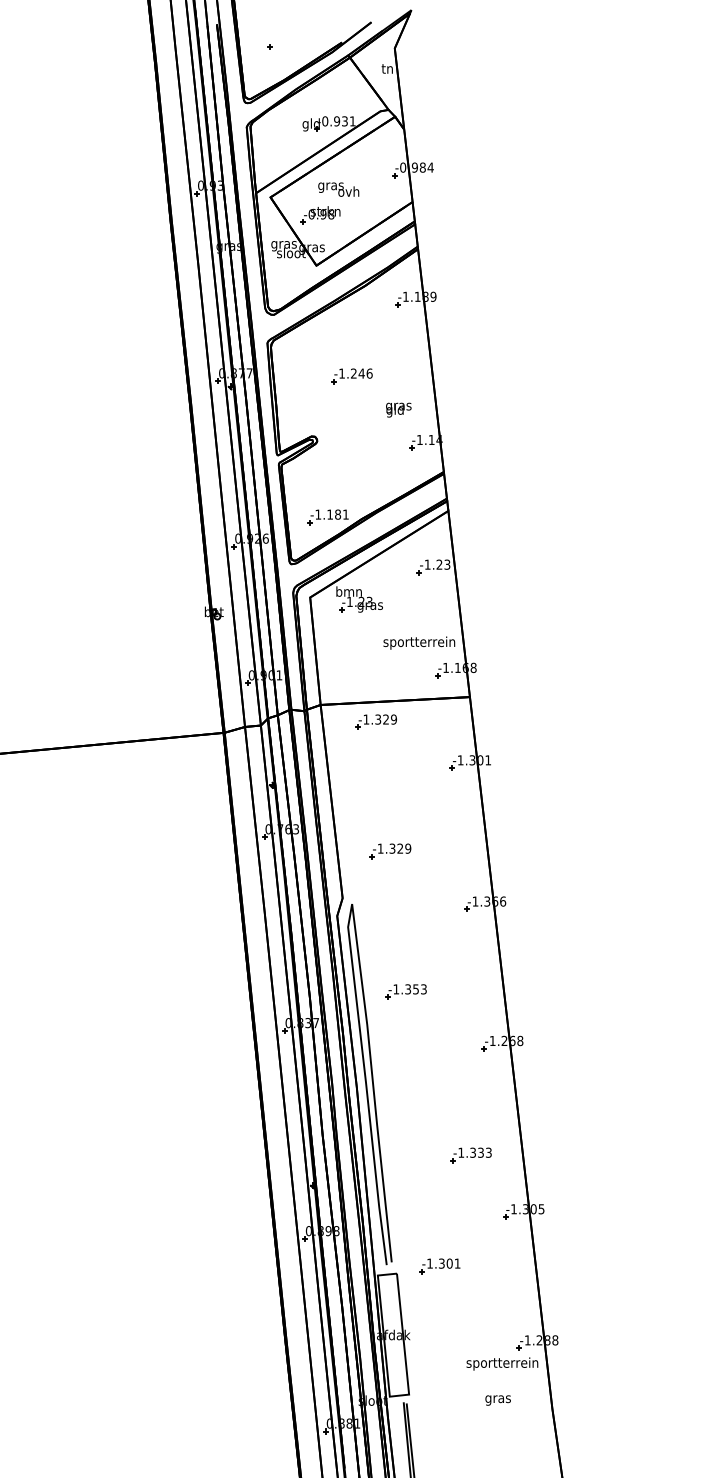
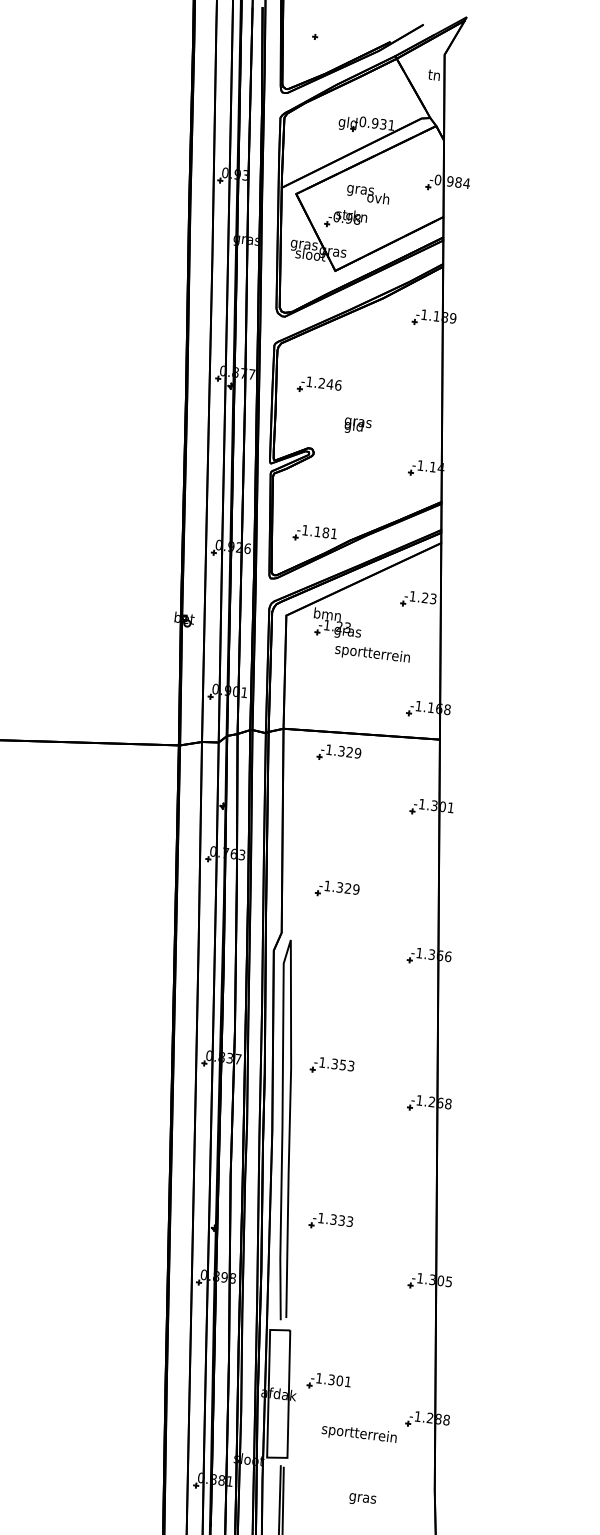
part: (351, 376) -> (319, 386), moved
text: (398, 409) -> (357, 425), moved
text: (419, 642) -> (372, 653), moved
part: (405, 991) -> (331, 1065), moved
part: (470, 1155) -> (330, 1222), moved
part: (439, 1266) -> (328, 1382), moved
text: (502, 1363) -> (359, 1433), moved
text: (497, 1400) -> (361, 1499), moved

